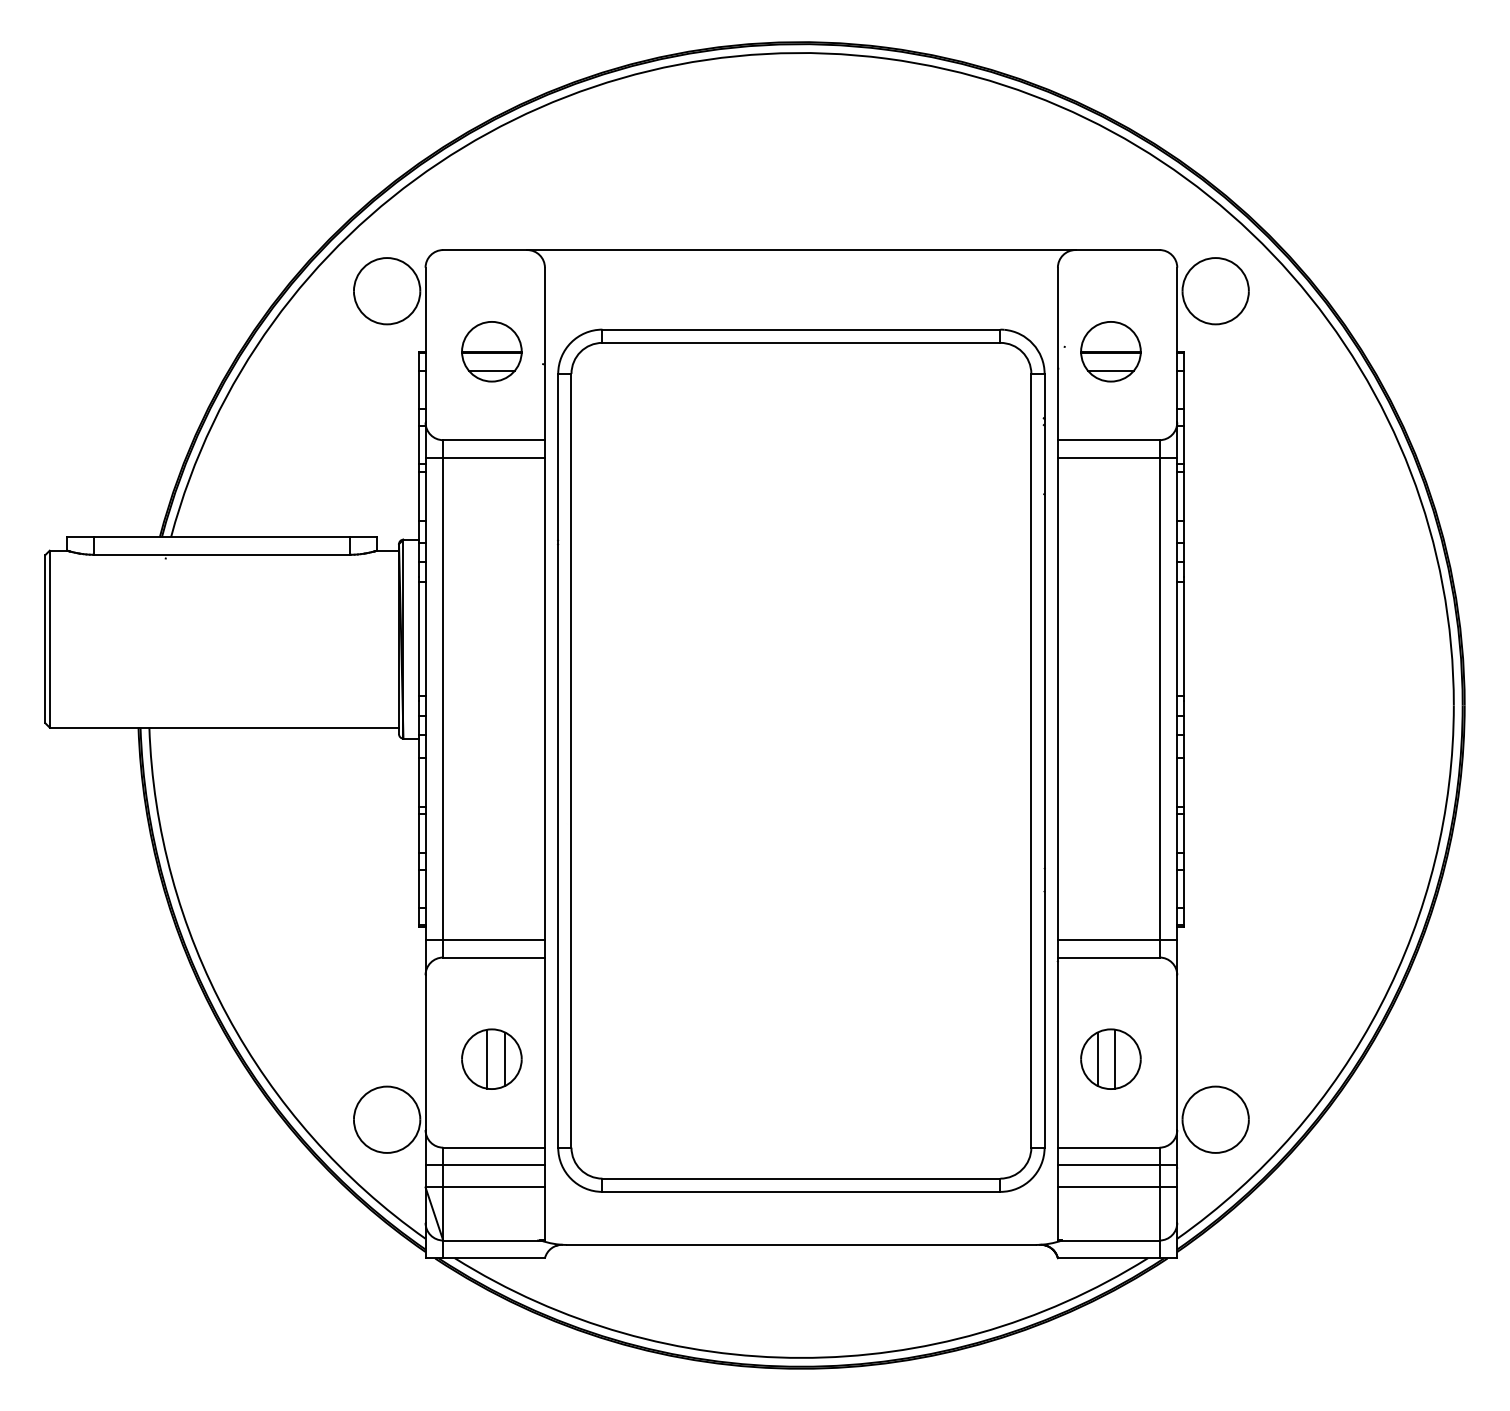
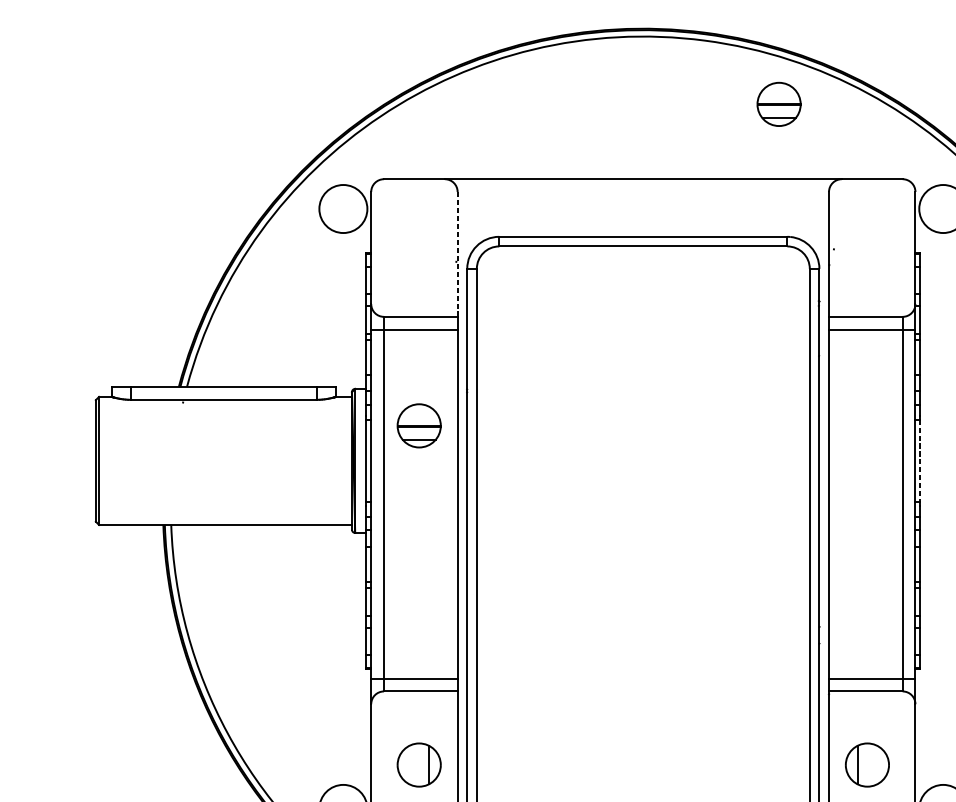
part: (491, 351) -> (418, 425), moved
part: (1110, 351) -> (778, 104), moved
line: (544, 354) -> (457, 254), solid -> dashed
line: (1183, 639) -> (919, 461), solid -> dashed
line: (487, 1058) -> (416, 764), removed
line: (1115, 1058) -> (870, 764), removed

